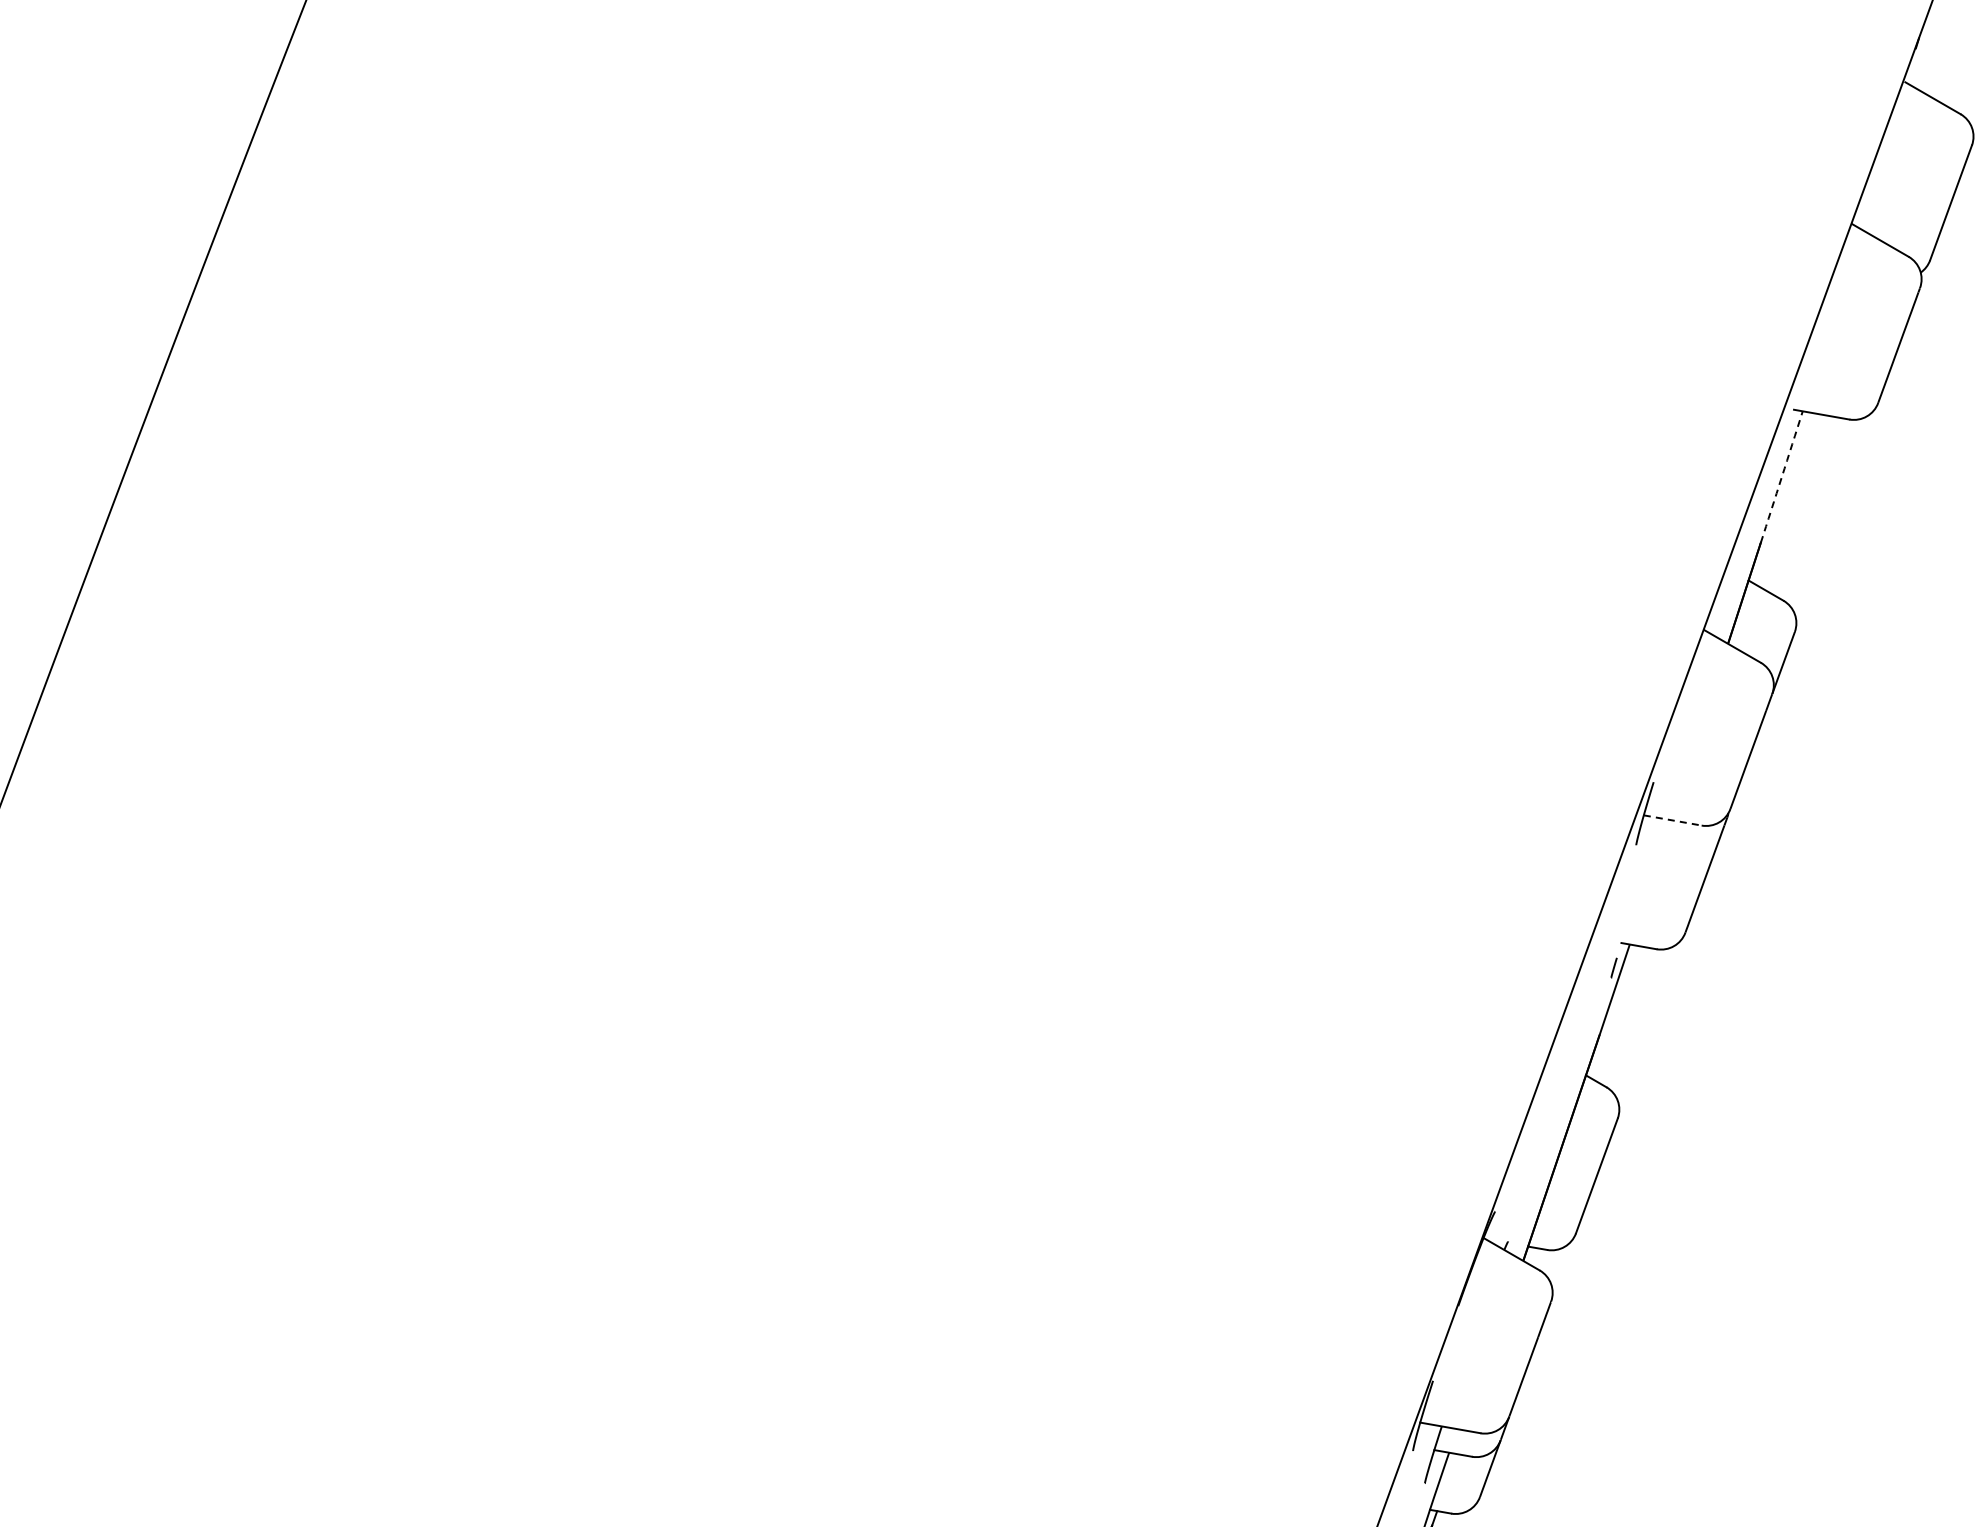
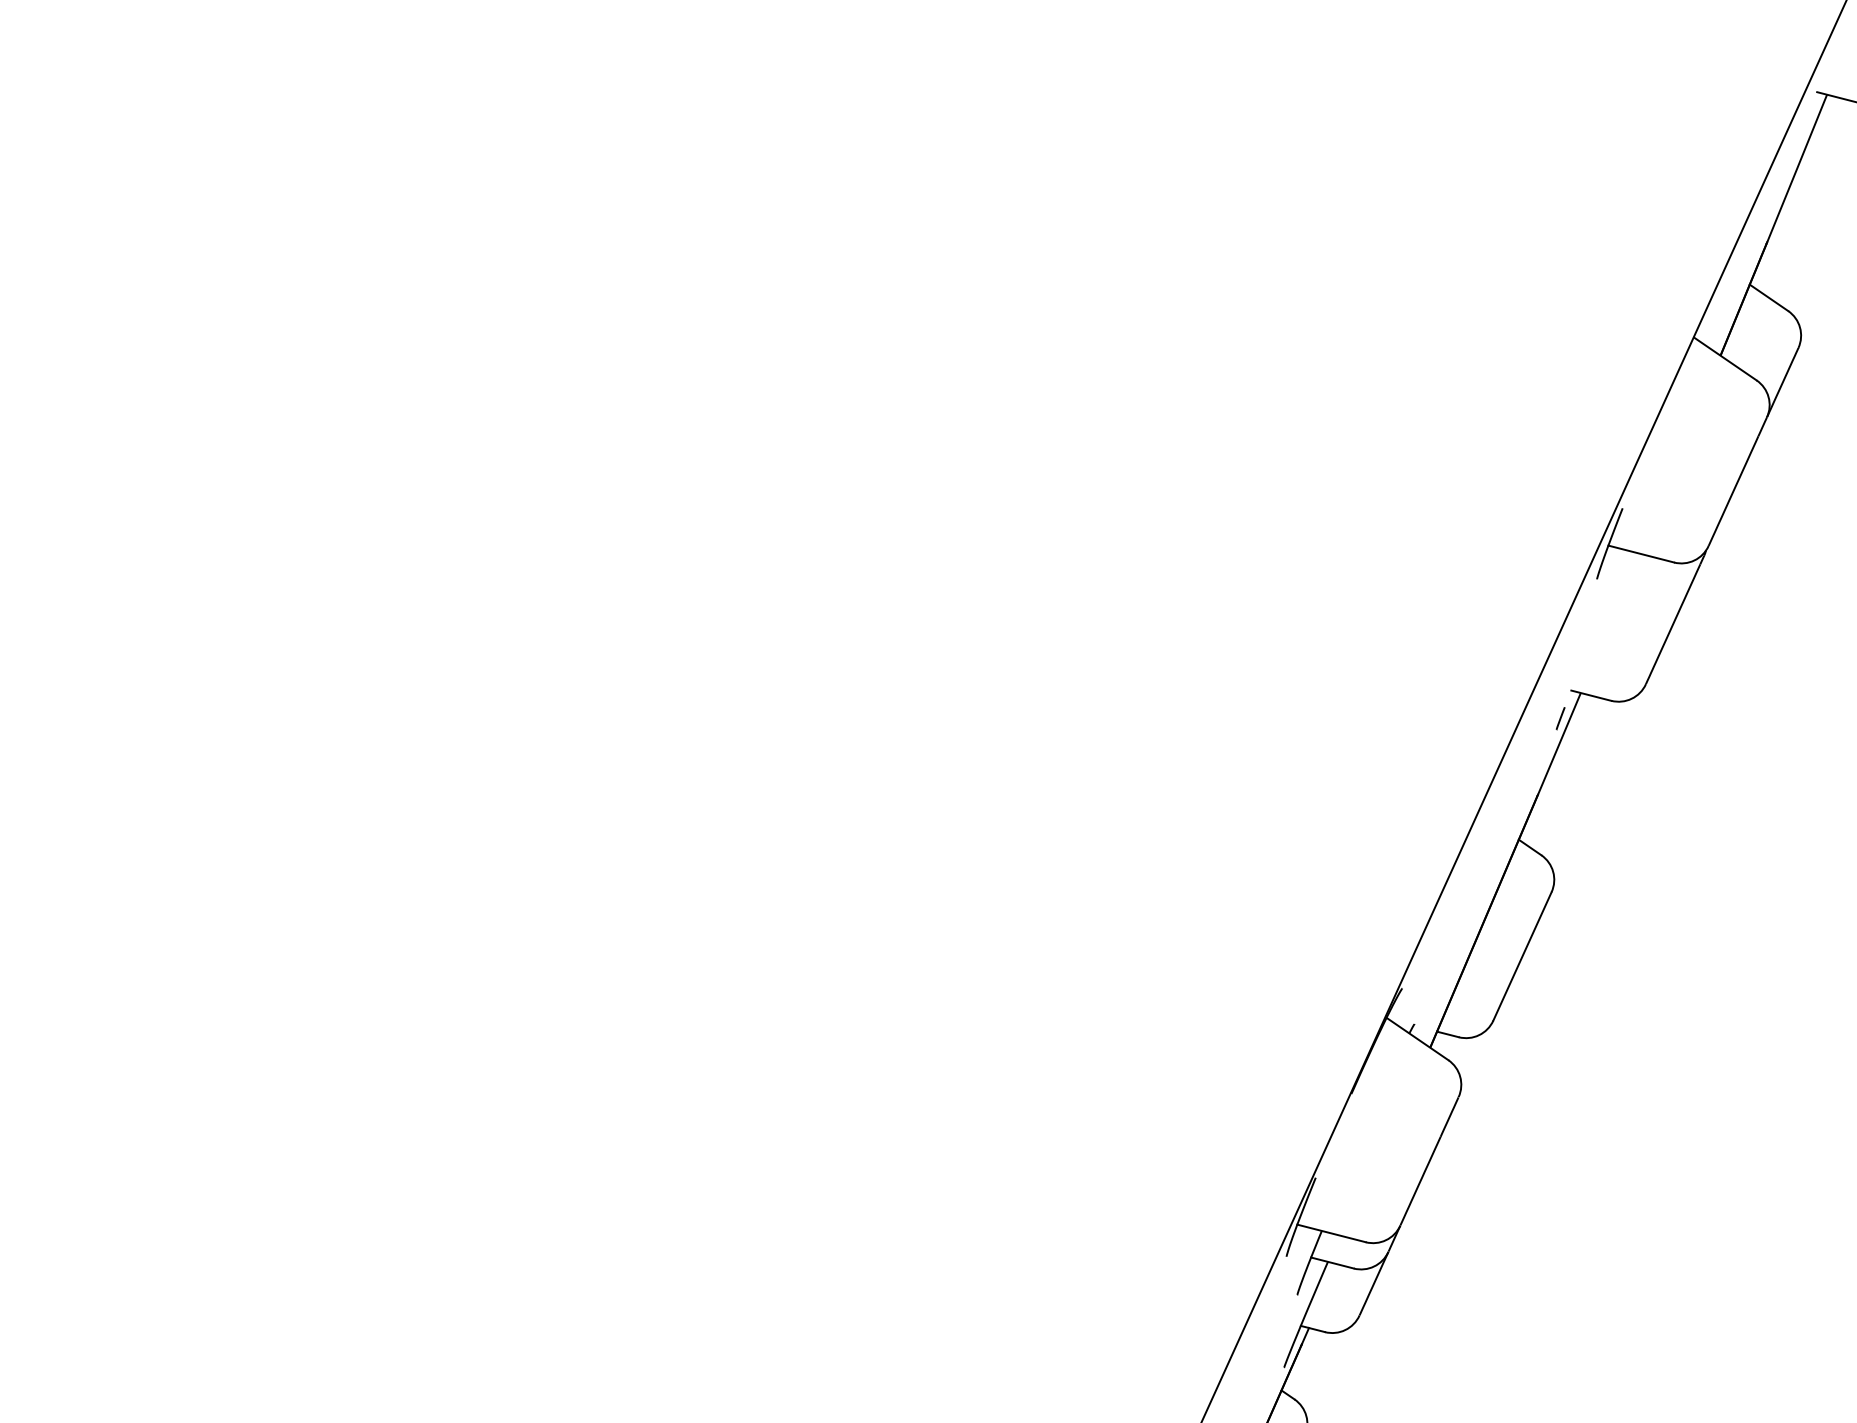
arc: (1781, 477) -> (1796, 169), dashed -> solid
line: (1673, 820) -> (1642, 554), dashed -> solid

